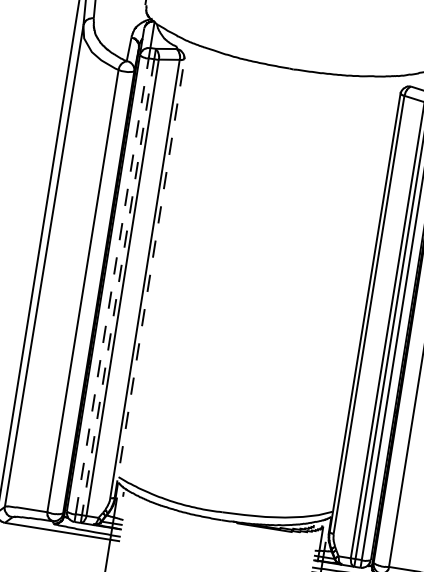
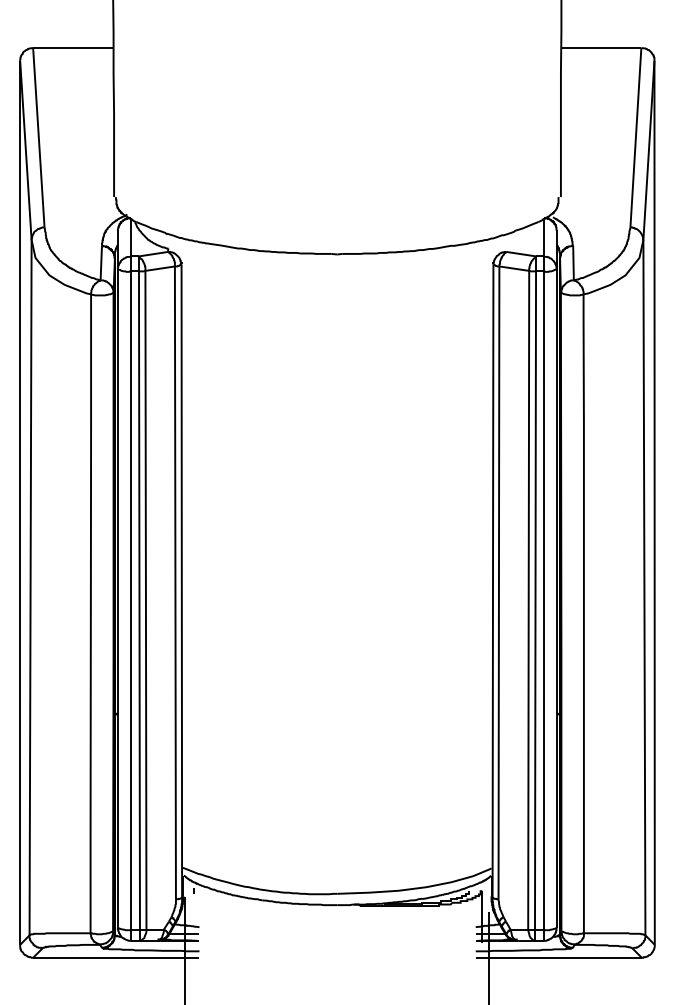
line: (149, 278) -> (181, 580), dashed -> solid
line: (111, 286) -> (130, 600), dashed -> solid
line: (118, 287) -> (139, 601), dashed -> solid

